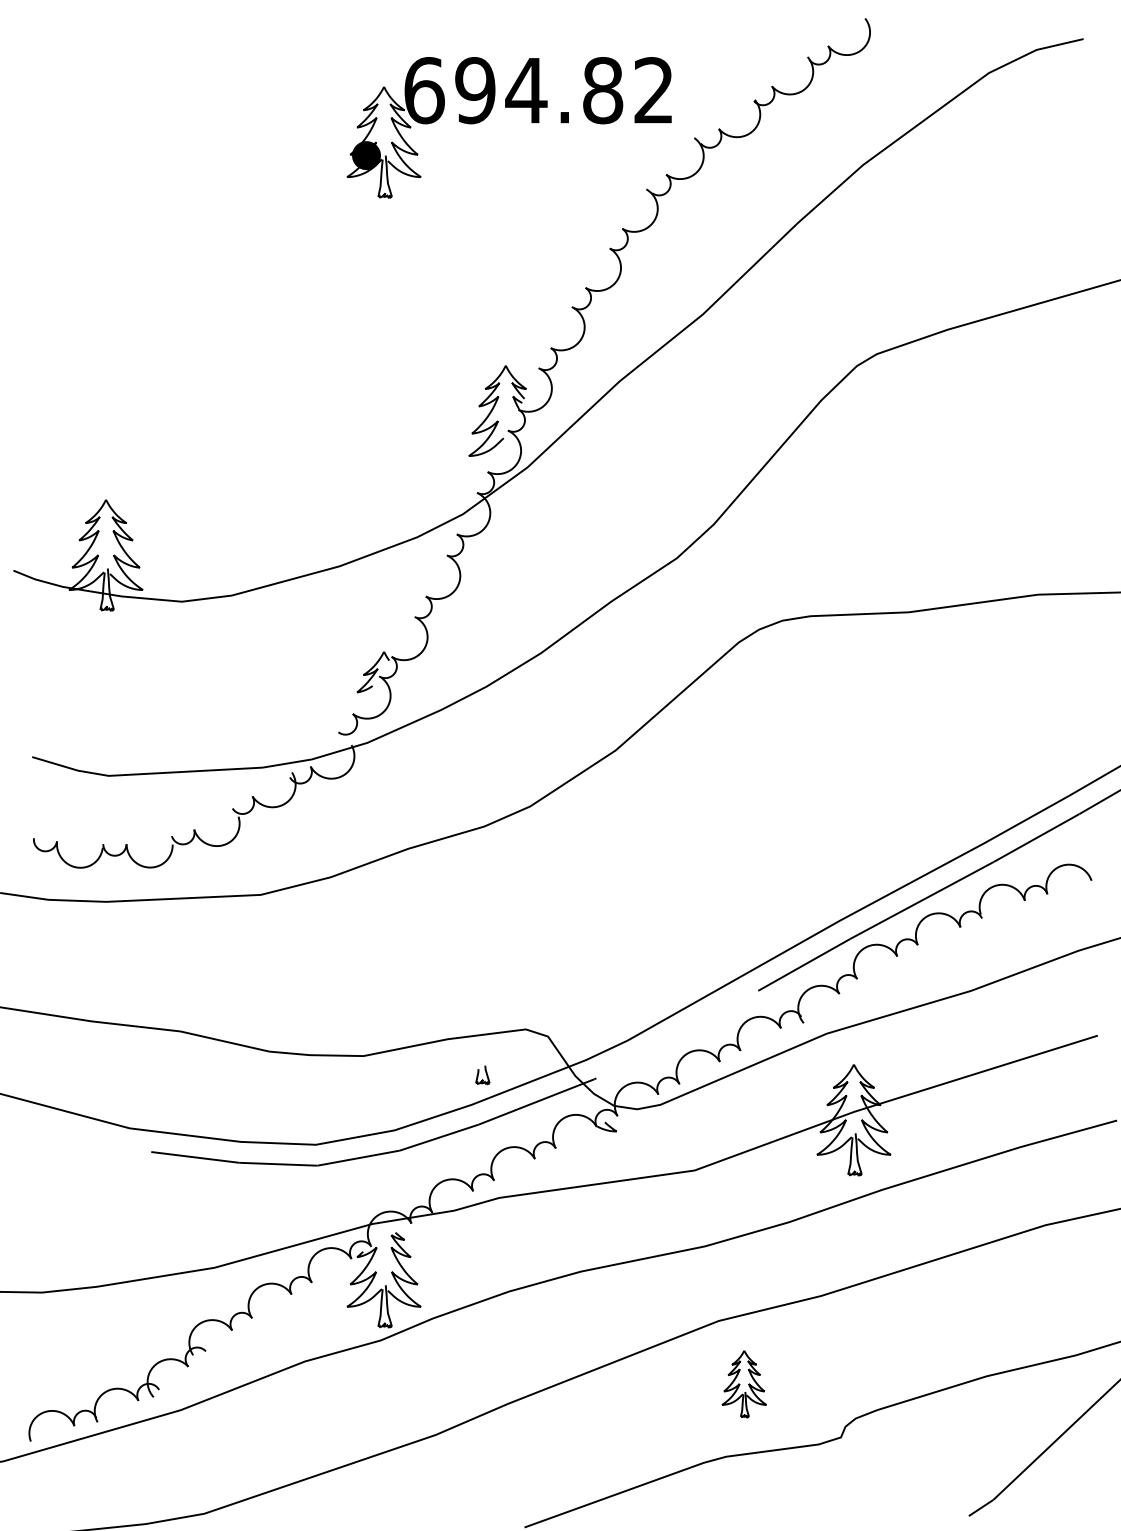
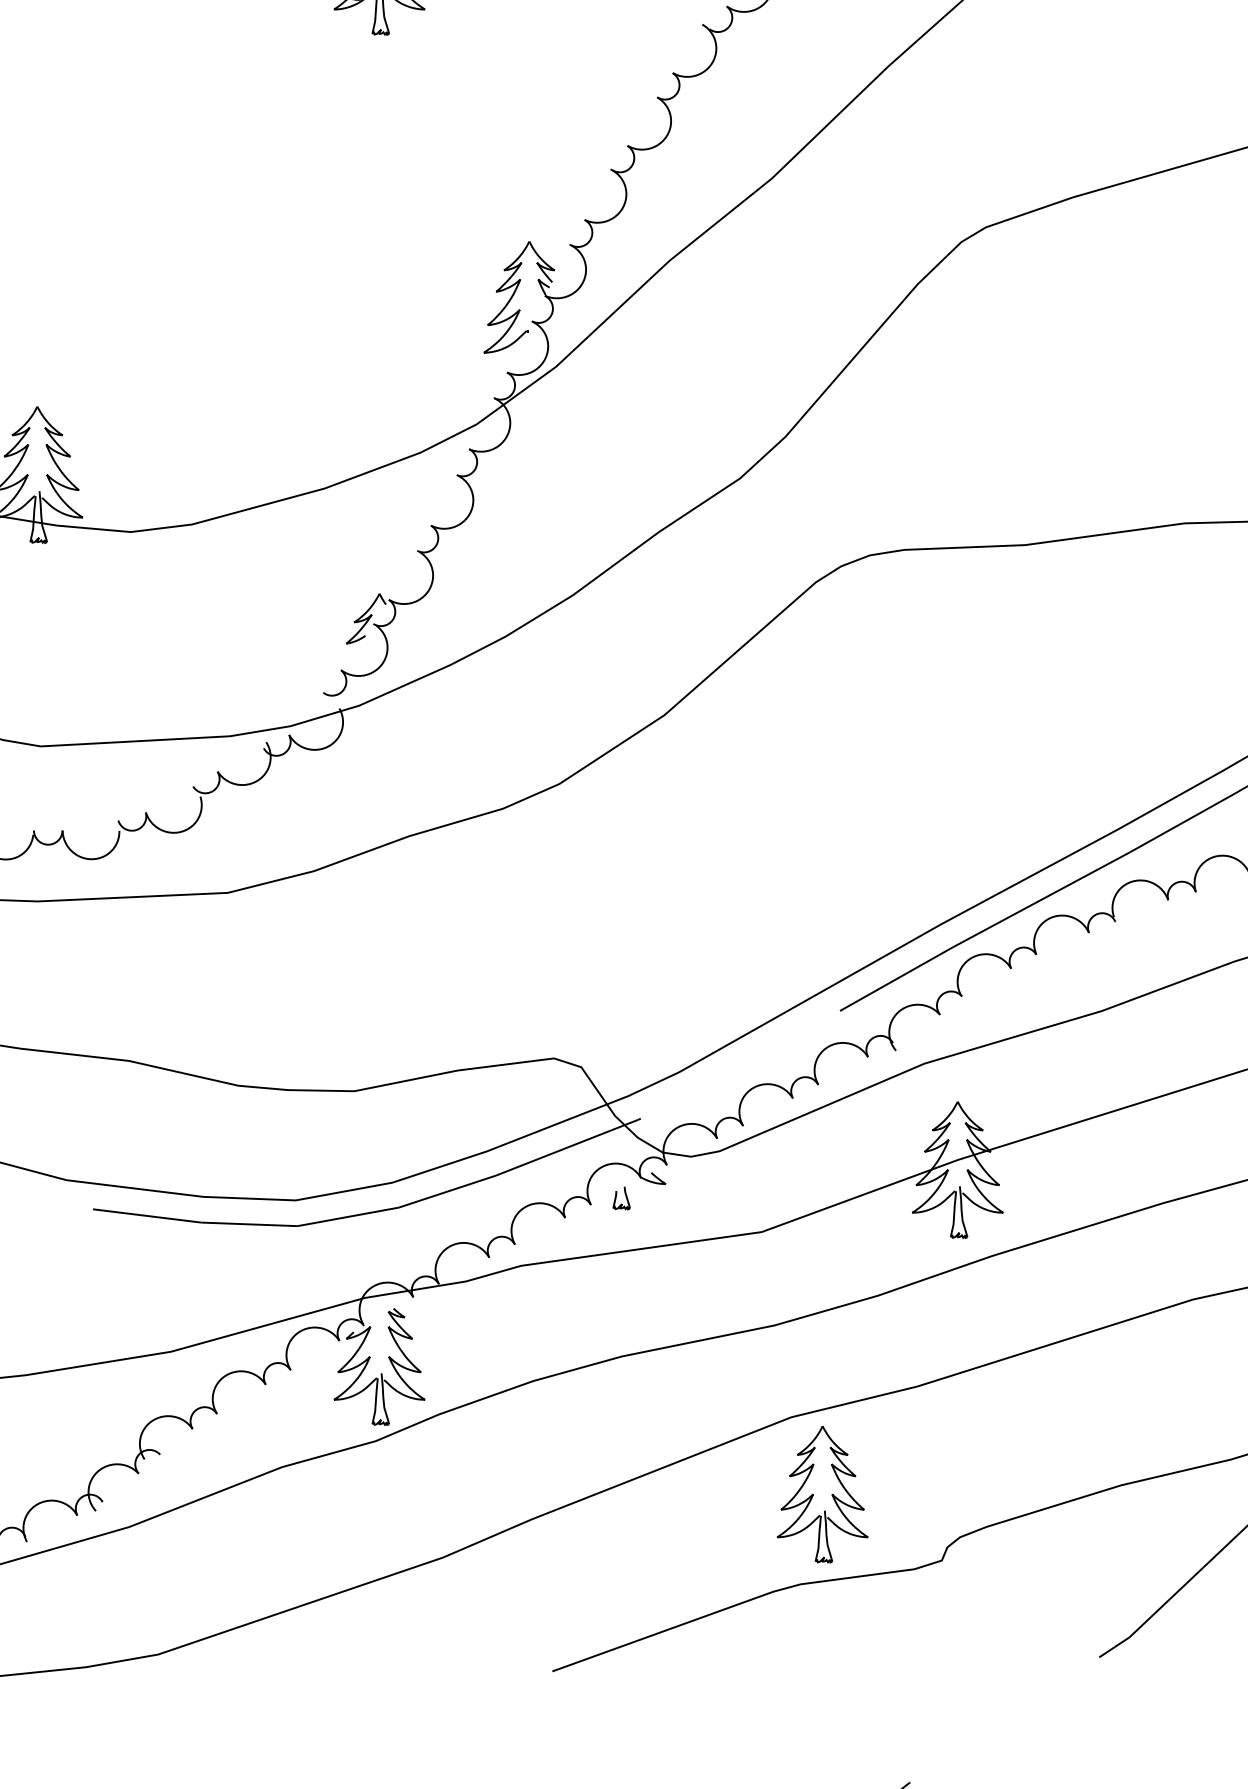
part: (482, 1075) -> (621, 1198), moved
part: (744, 1384) -> (823, 1495), size x1.67

